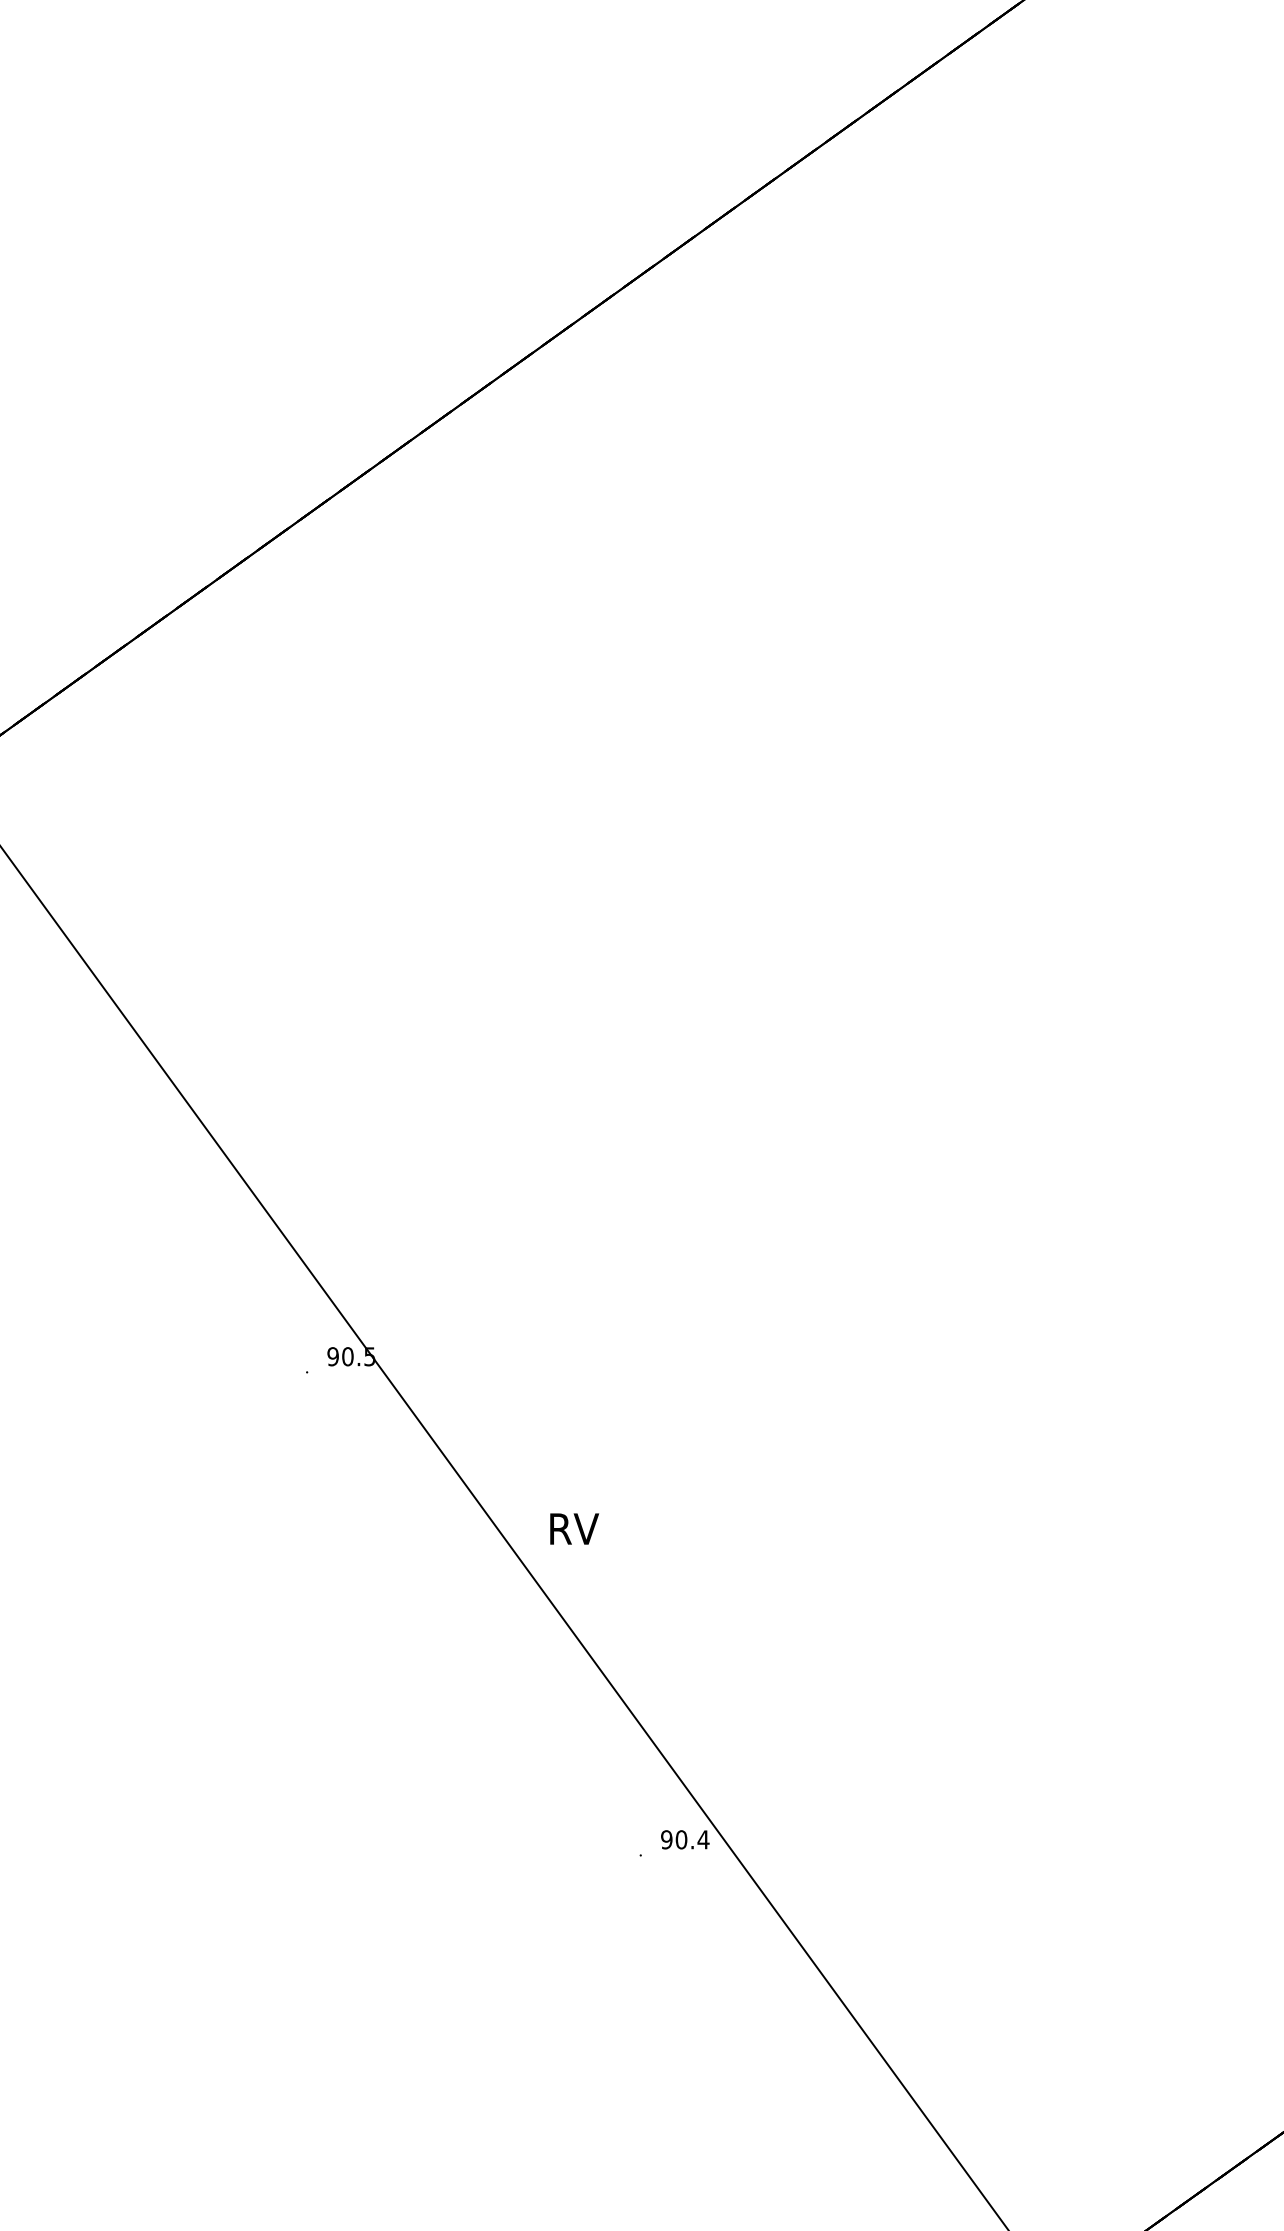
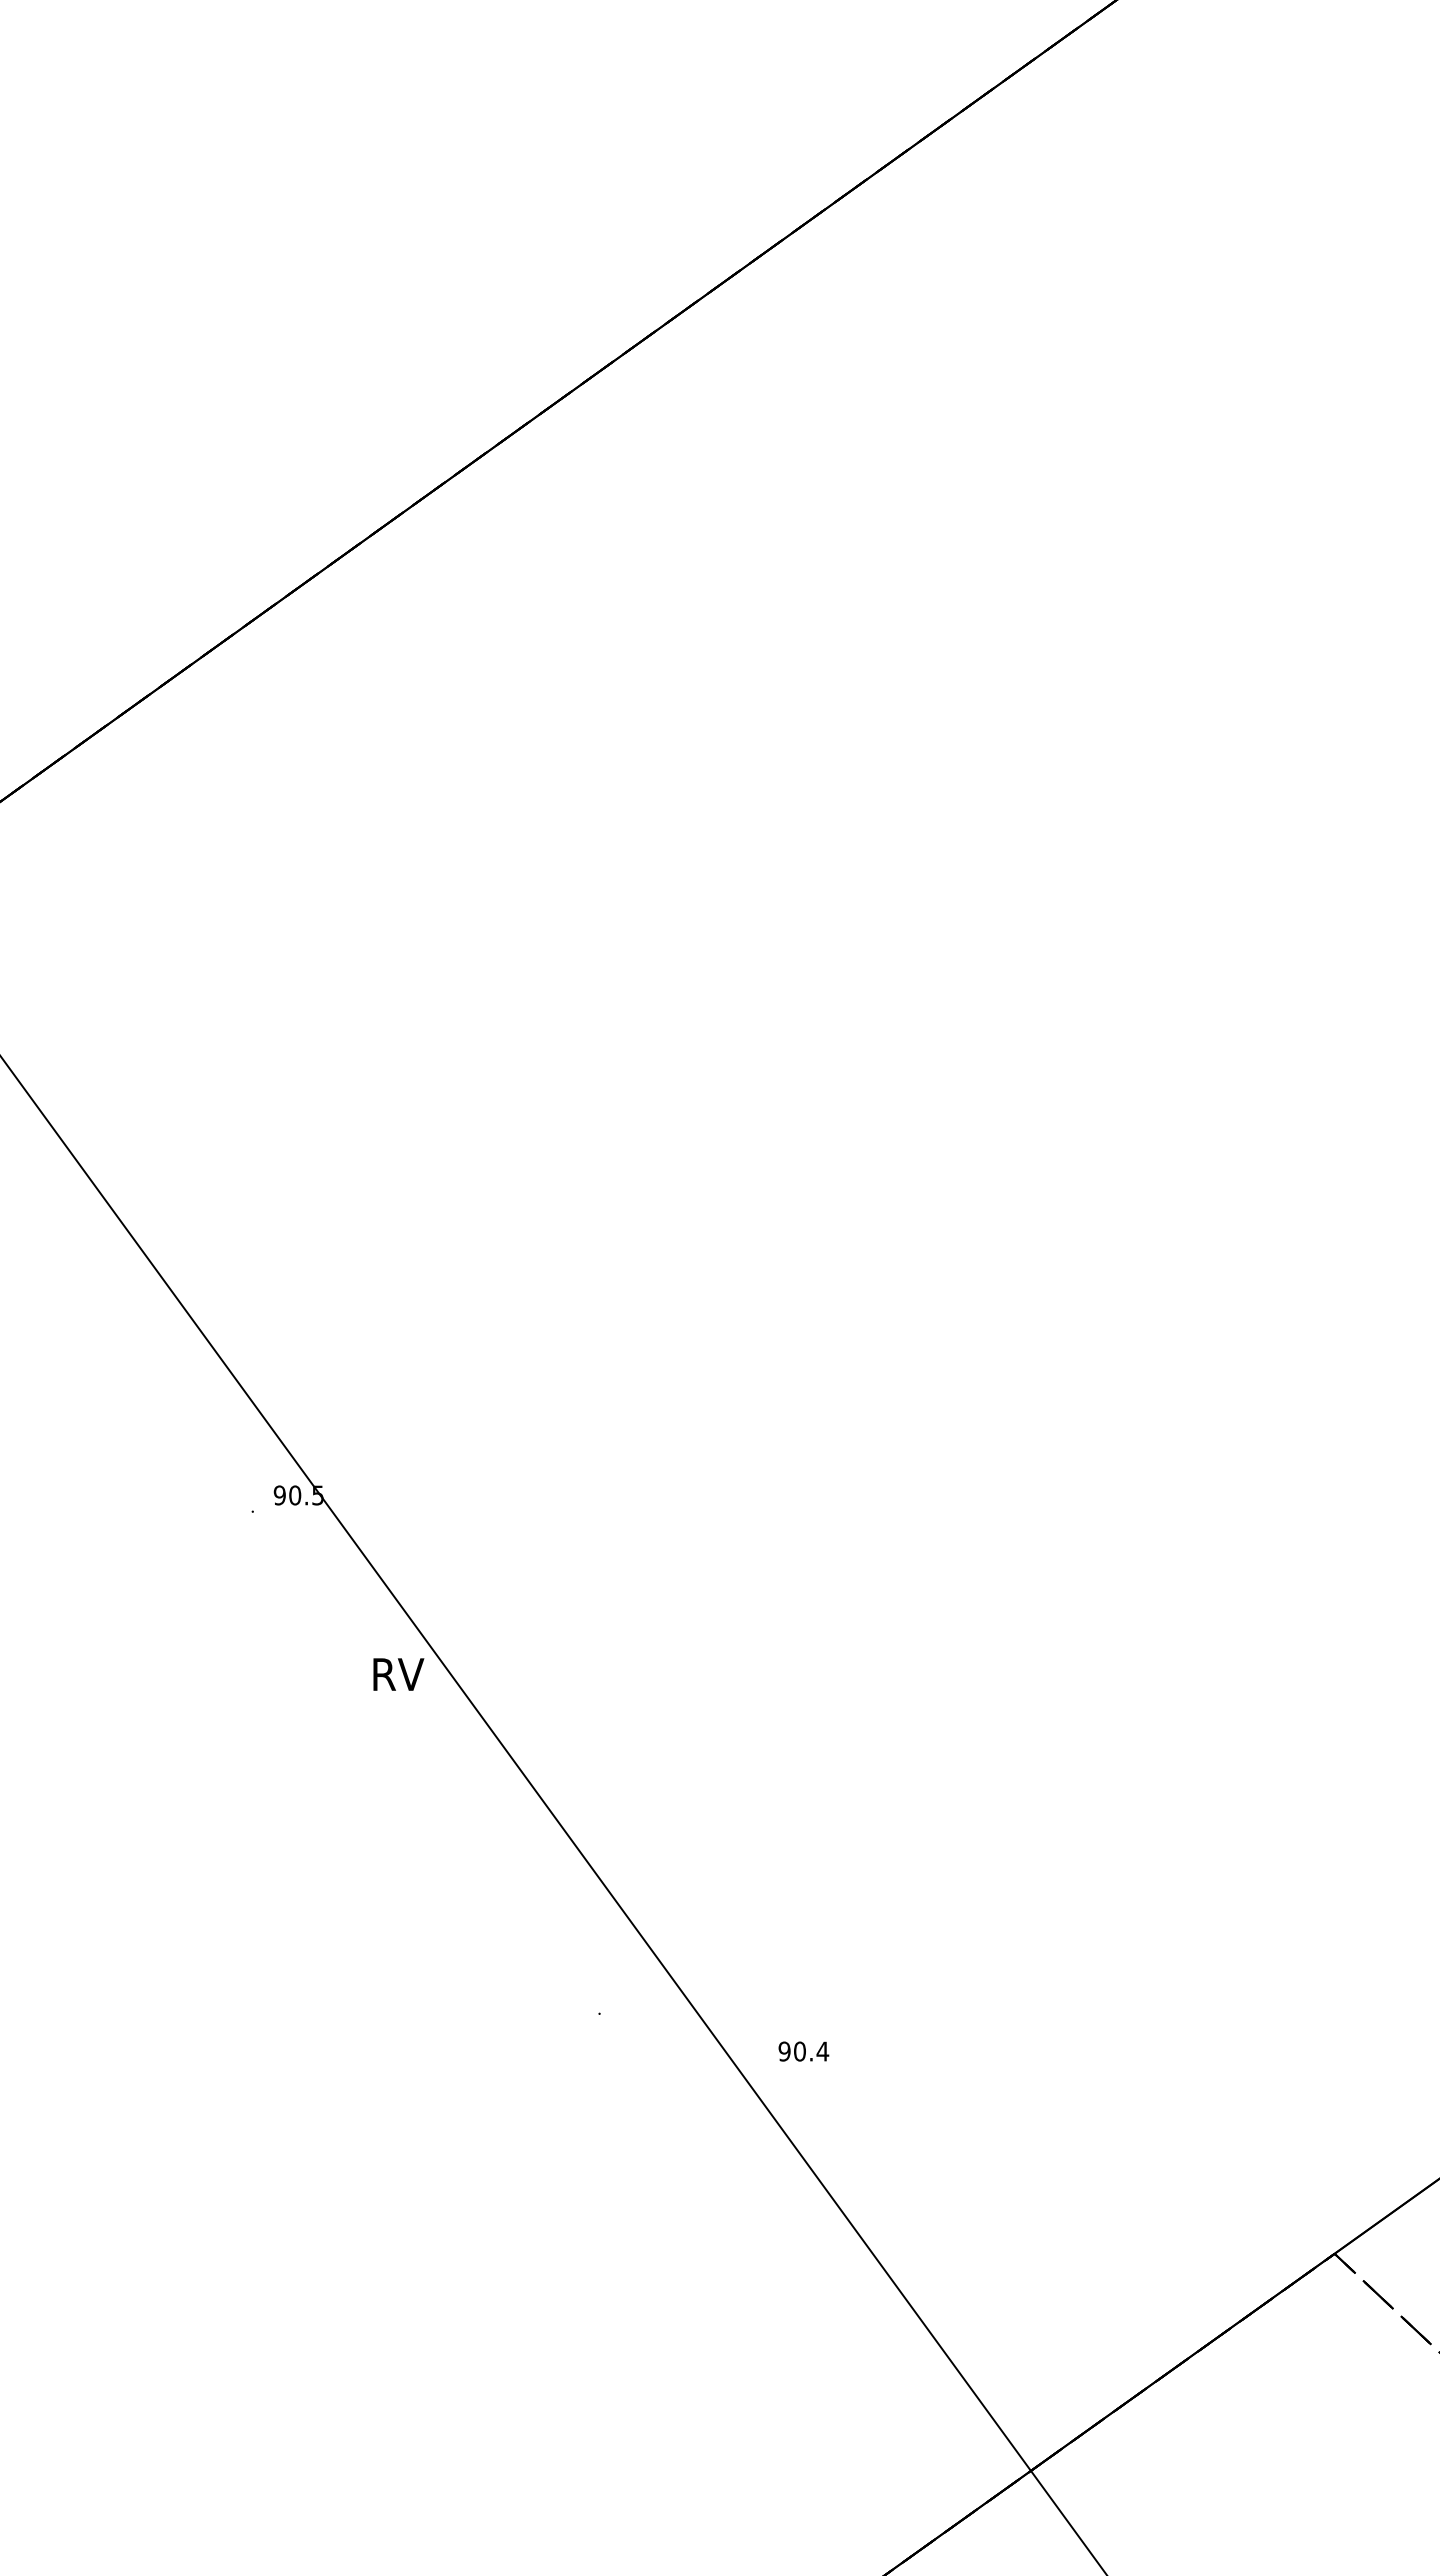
text: (574, 1528) -> (398, 1674), moved
text: (684, 1839) -> (803, 2051), moved

